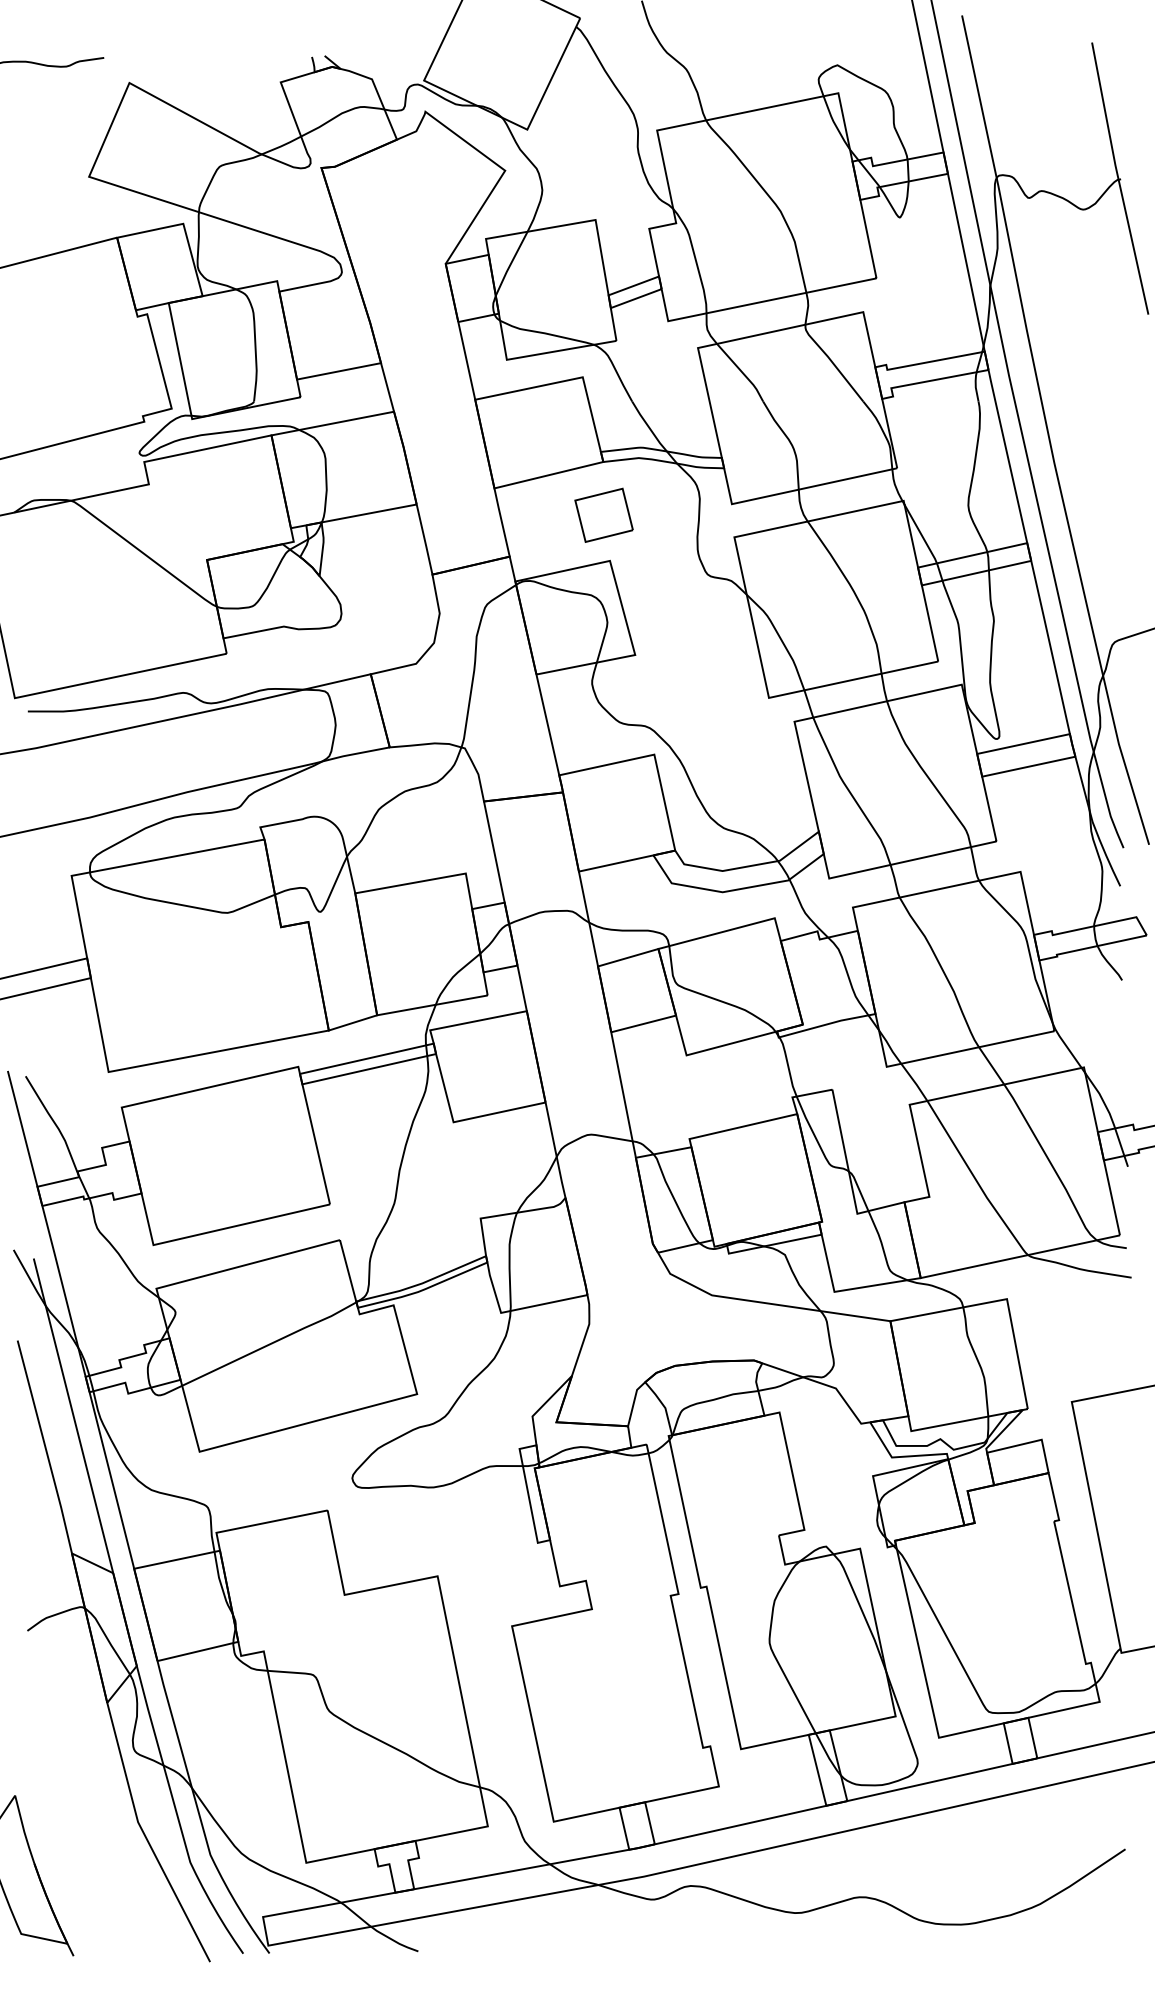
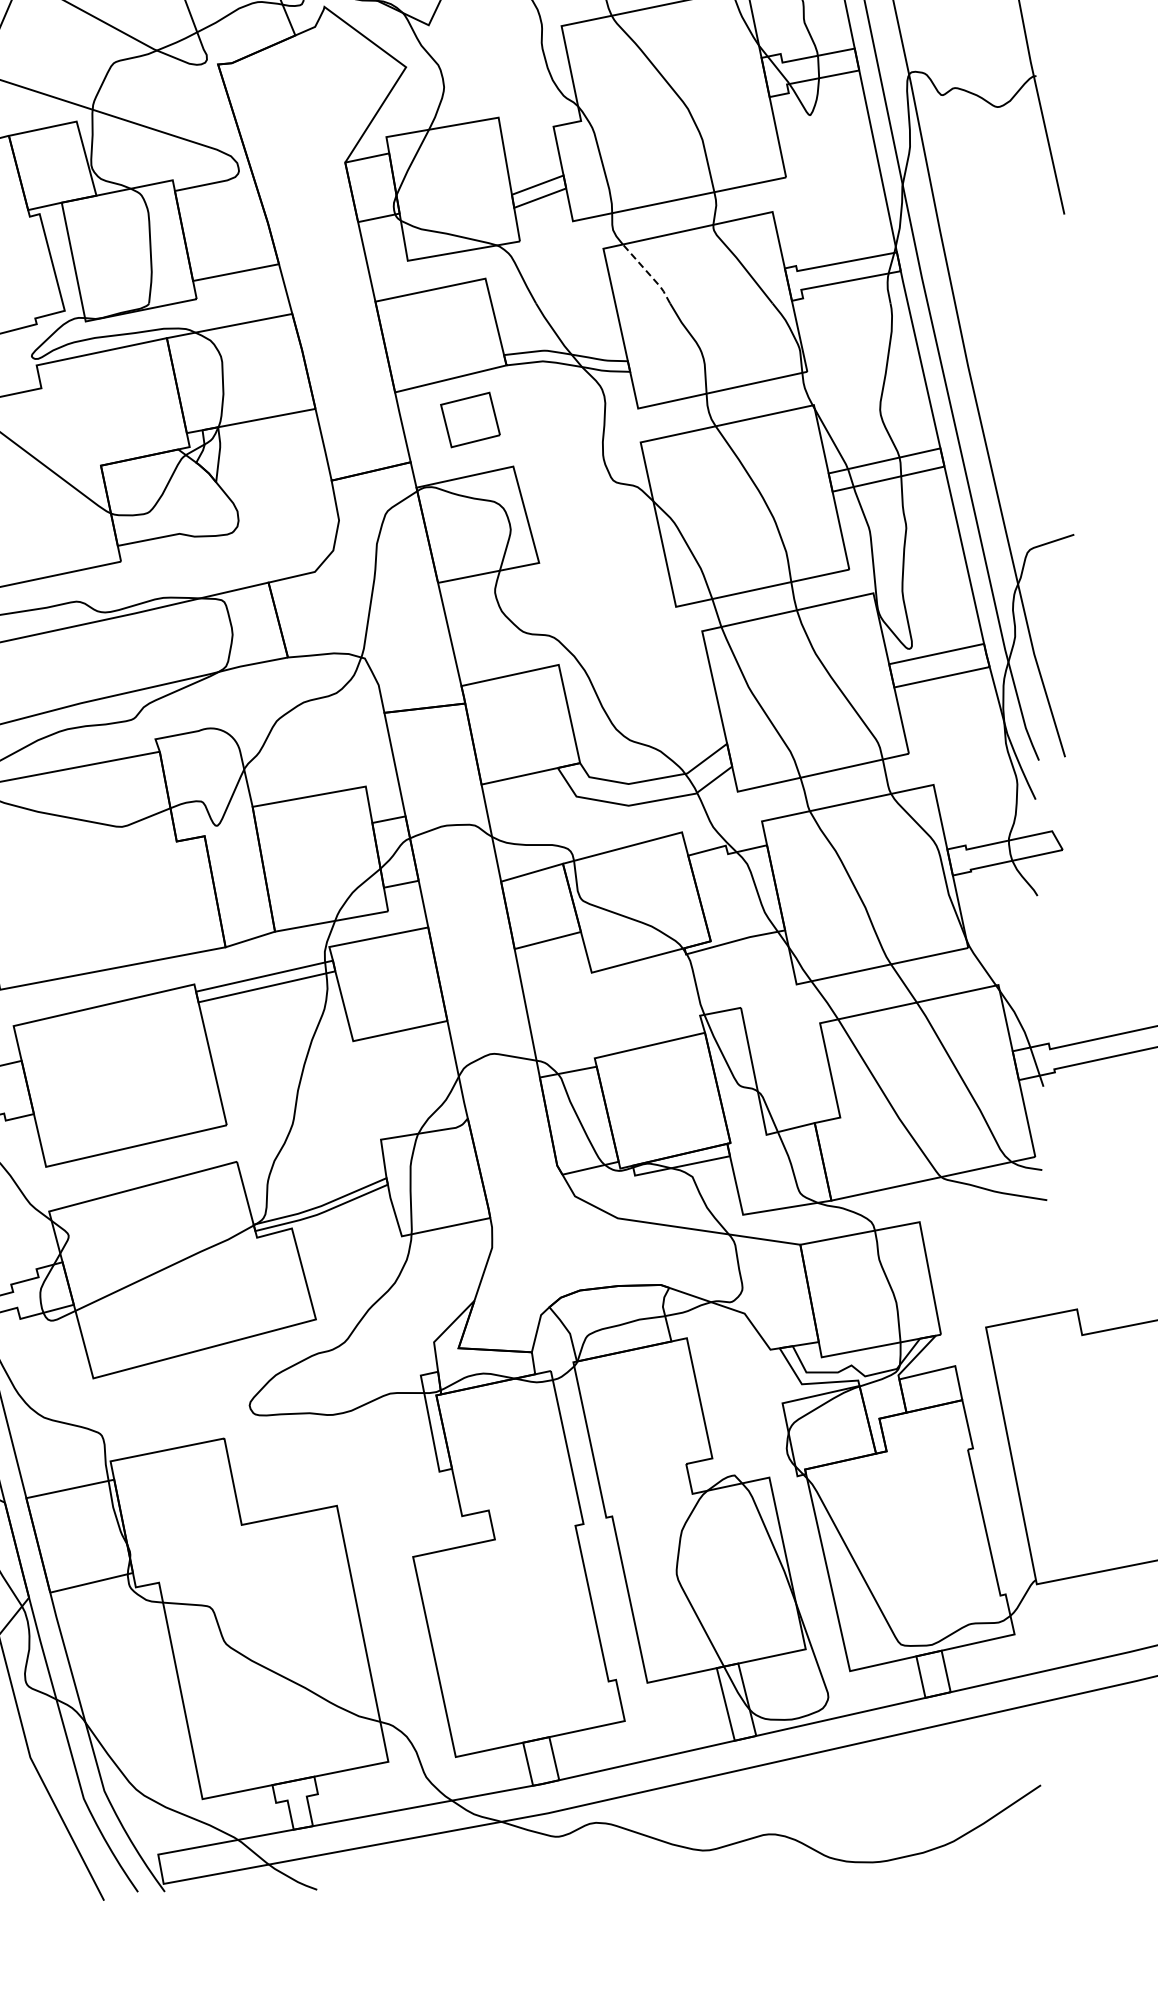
line: (742, 372) -> (648, 273), solid -> dashed
part: (603, 514) -> (469, 419), moved

